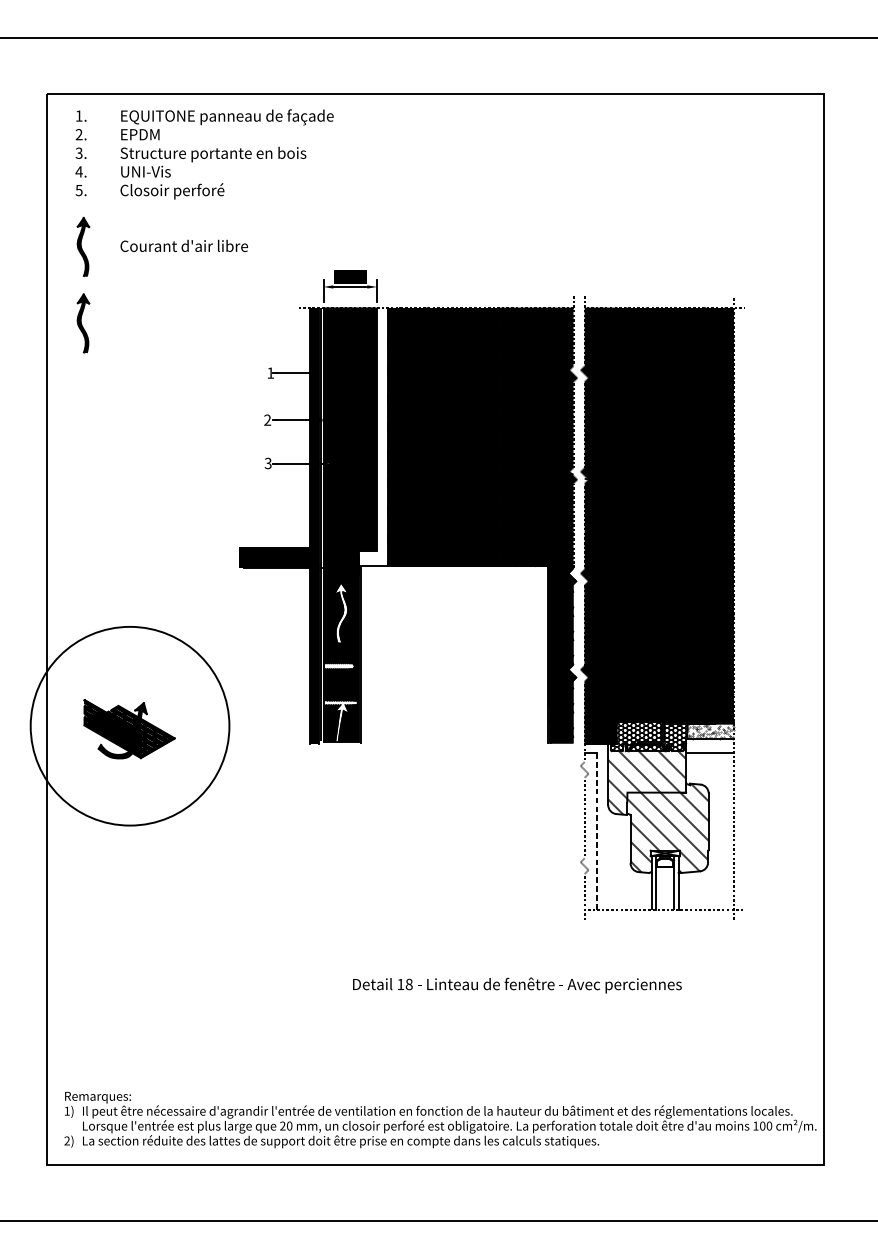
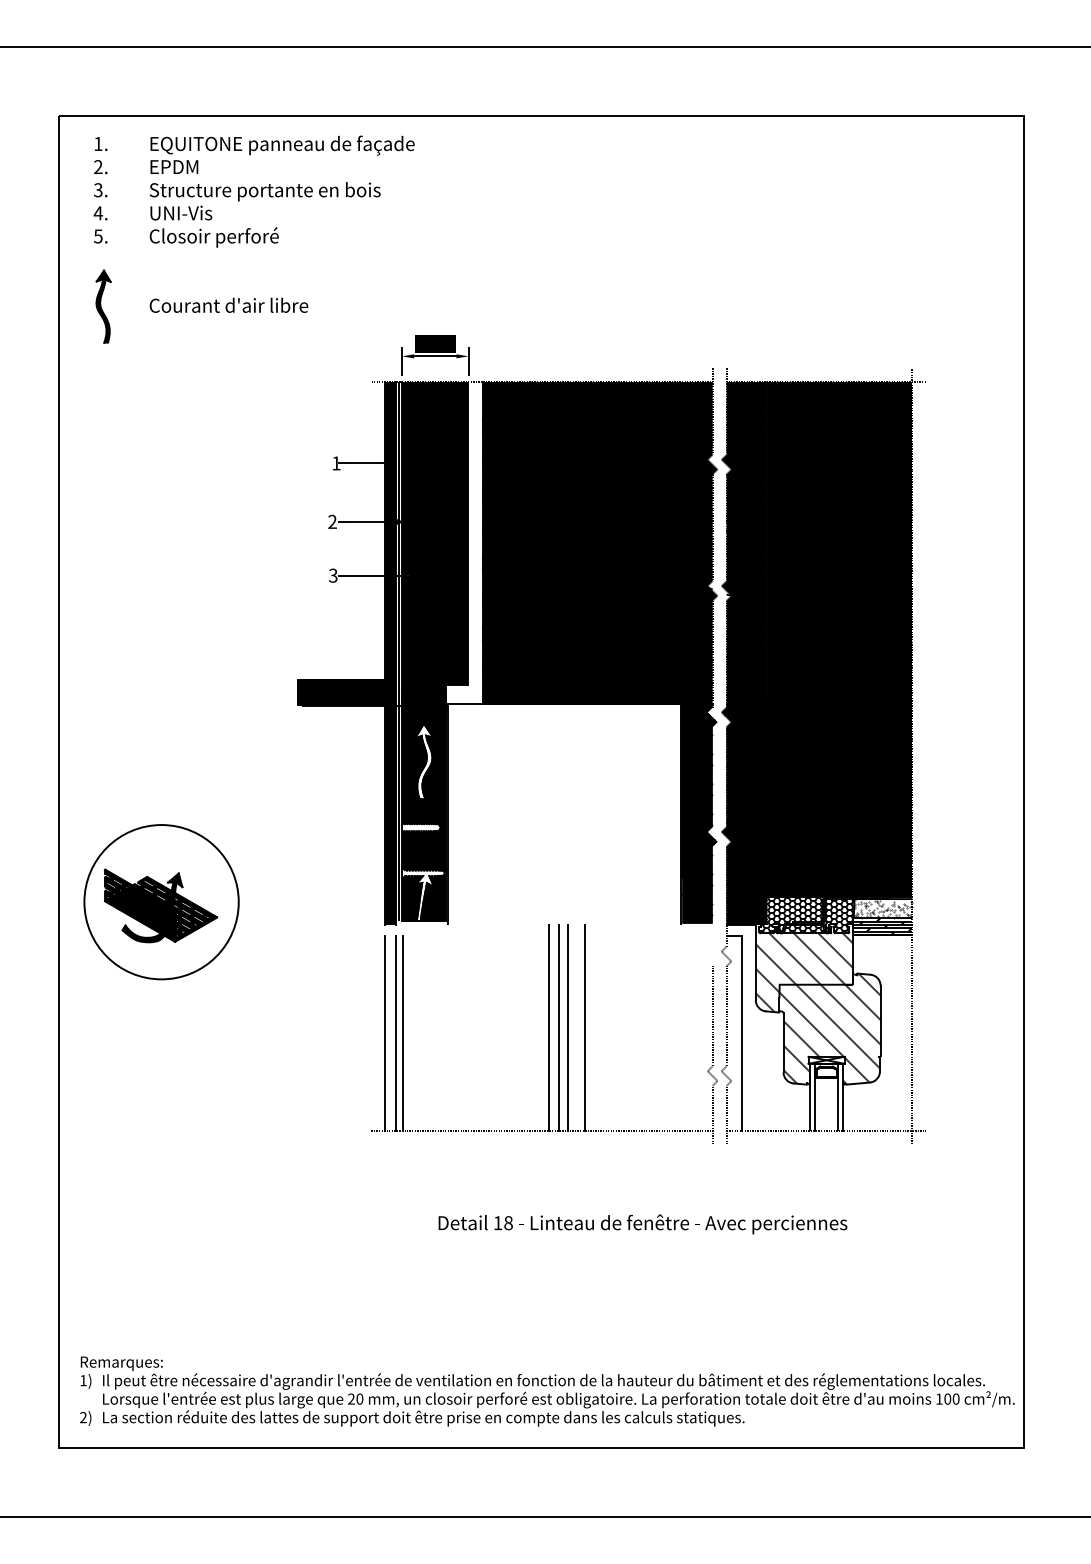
part: (83, 323) -> (103, 401), removed
circle: (129, 726) -> (161, 902), size x0.62
hatch: (710, 745) -> (882, 926), added
part: (438, 831) -> (544, 1033), added
line: (596, 831) -> (741, 1033), dashed -> solid

